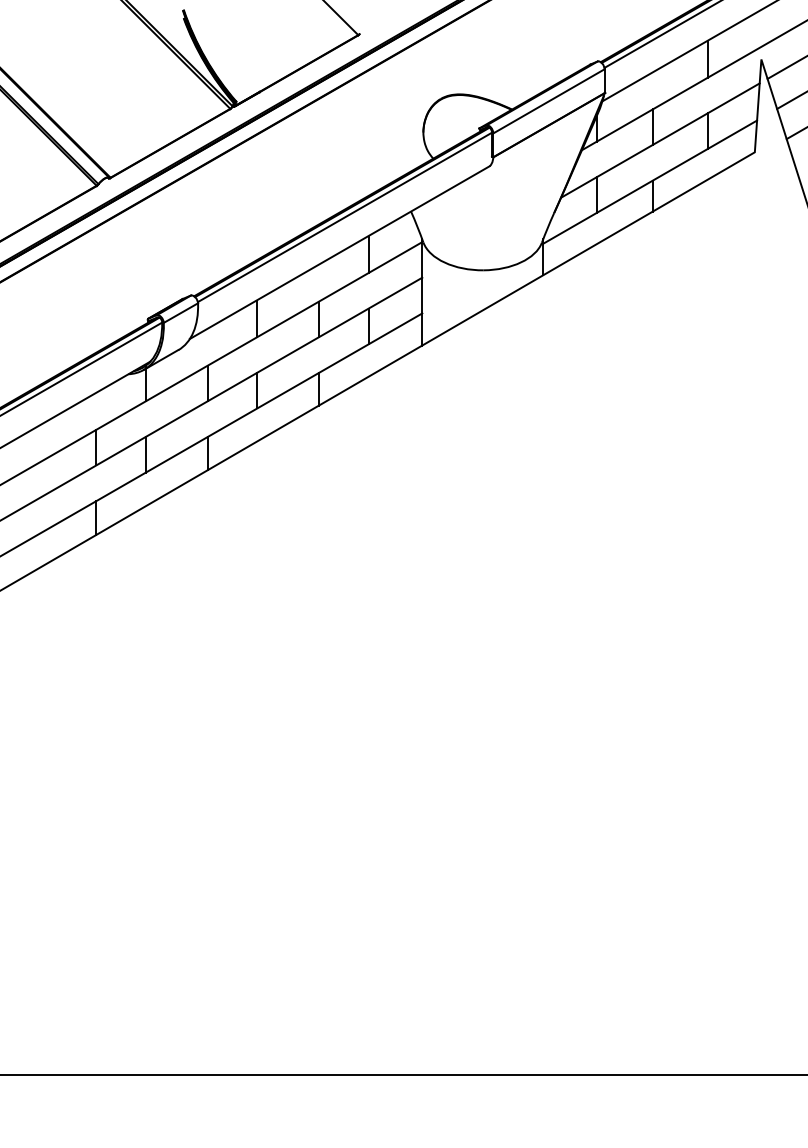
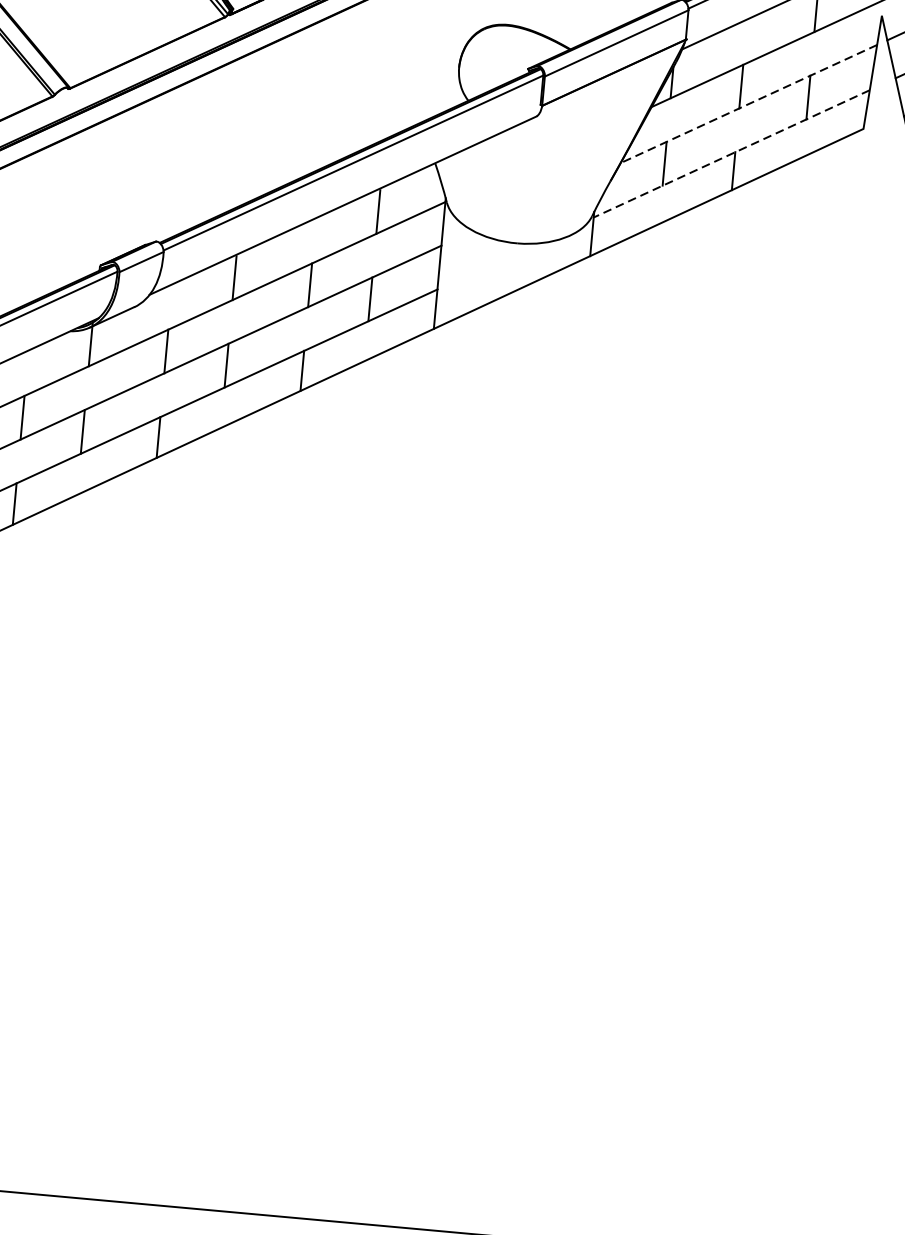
line: (660, 140) -> (749, 103), solid -> dashed
line: (649, 182) -> (730, 154), solid -> dashed

